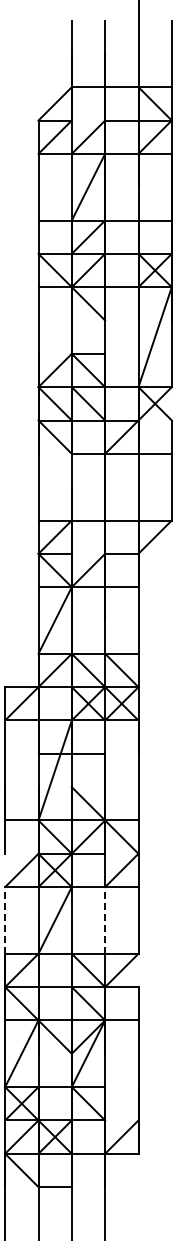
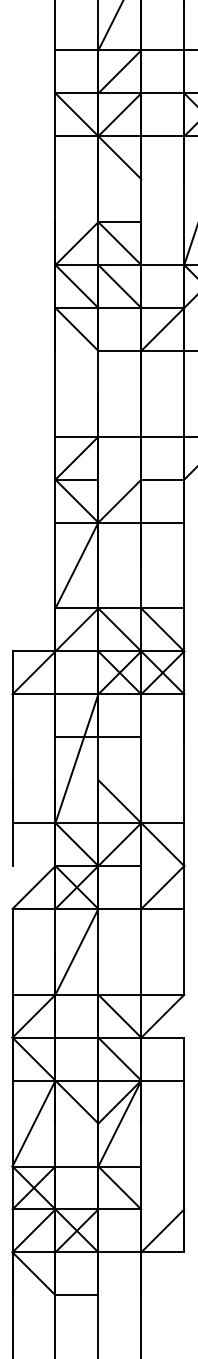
line: (5, 919) -> (12, 950), dashed -> solid
line: (105, 919) -> (141, 950), dashed -> solid

